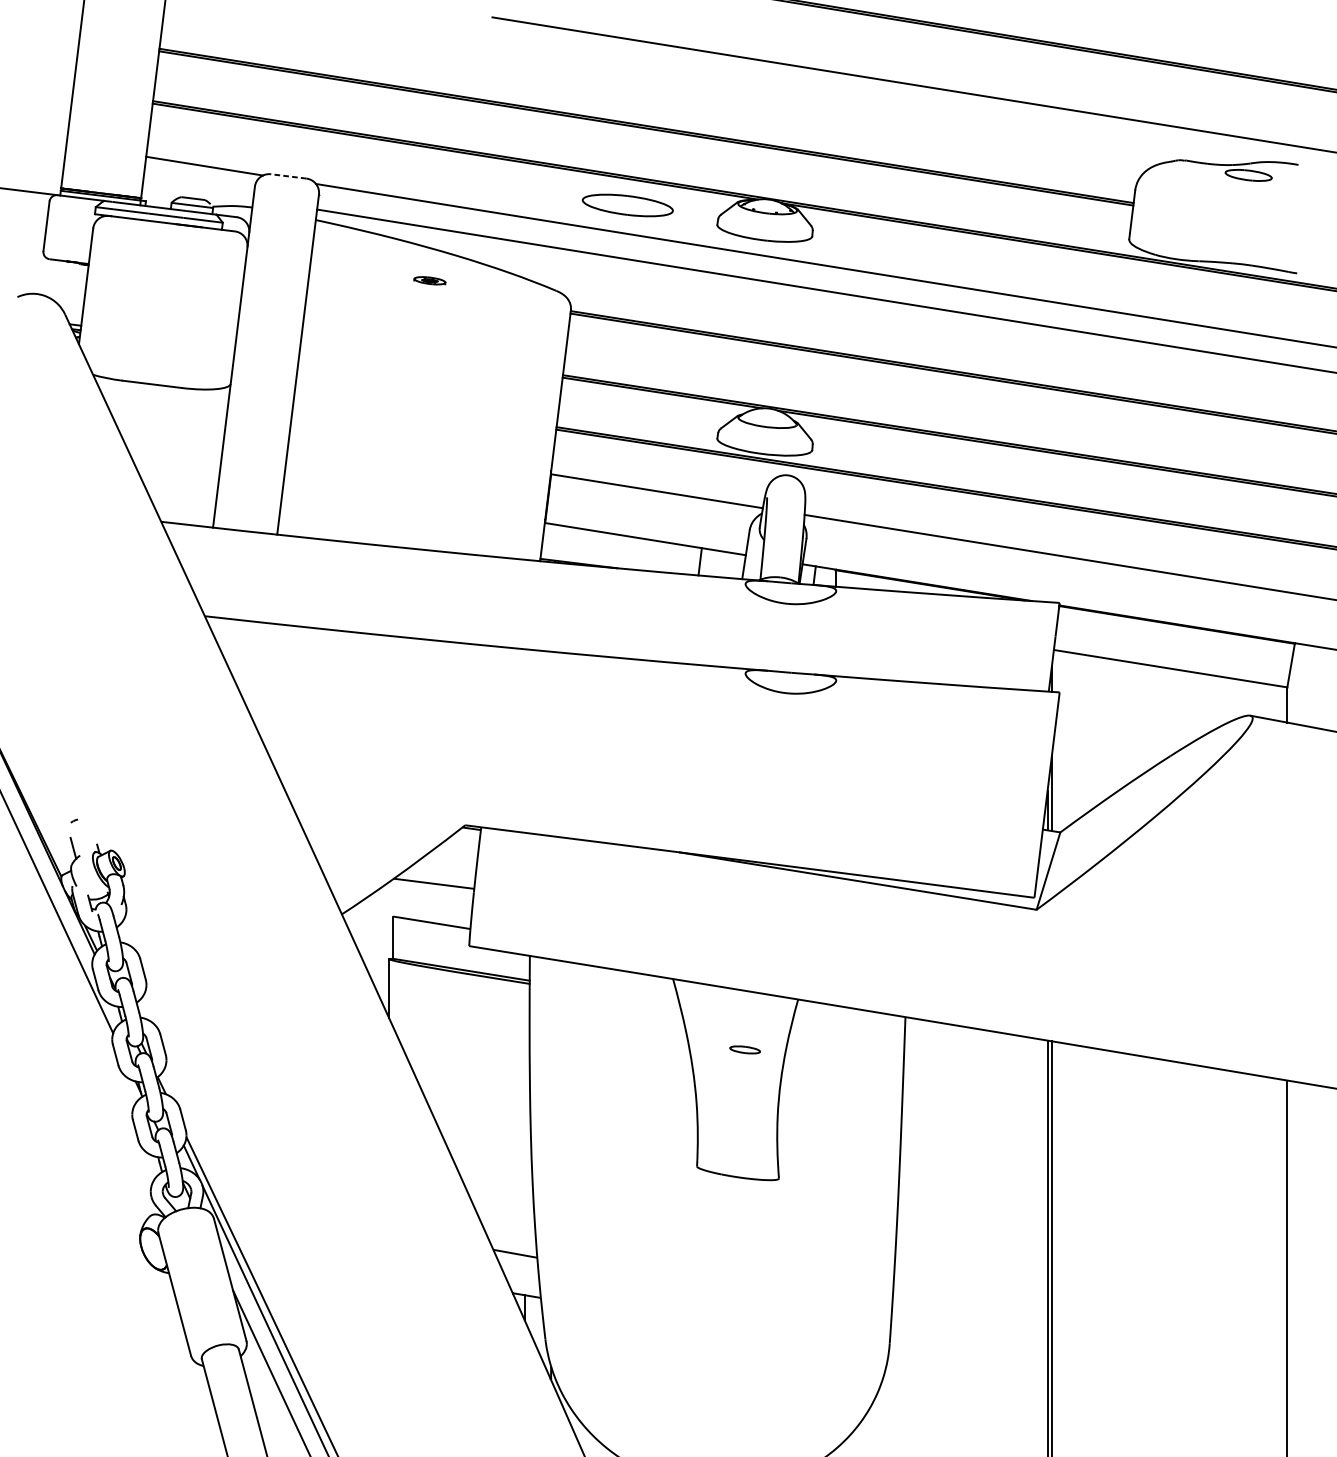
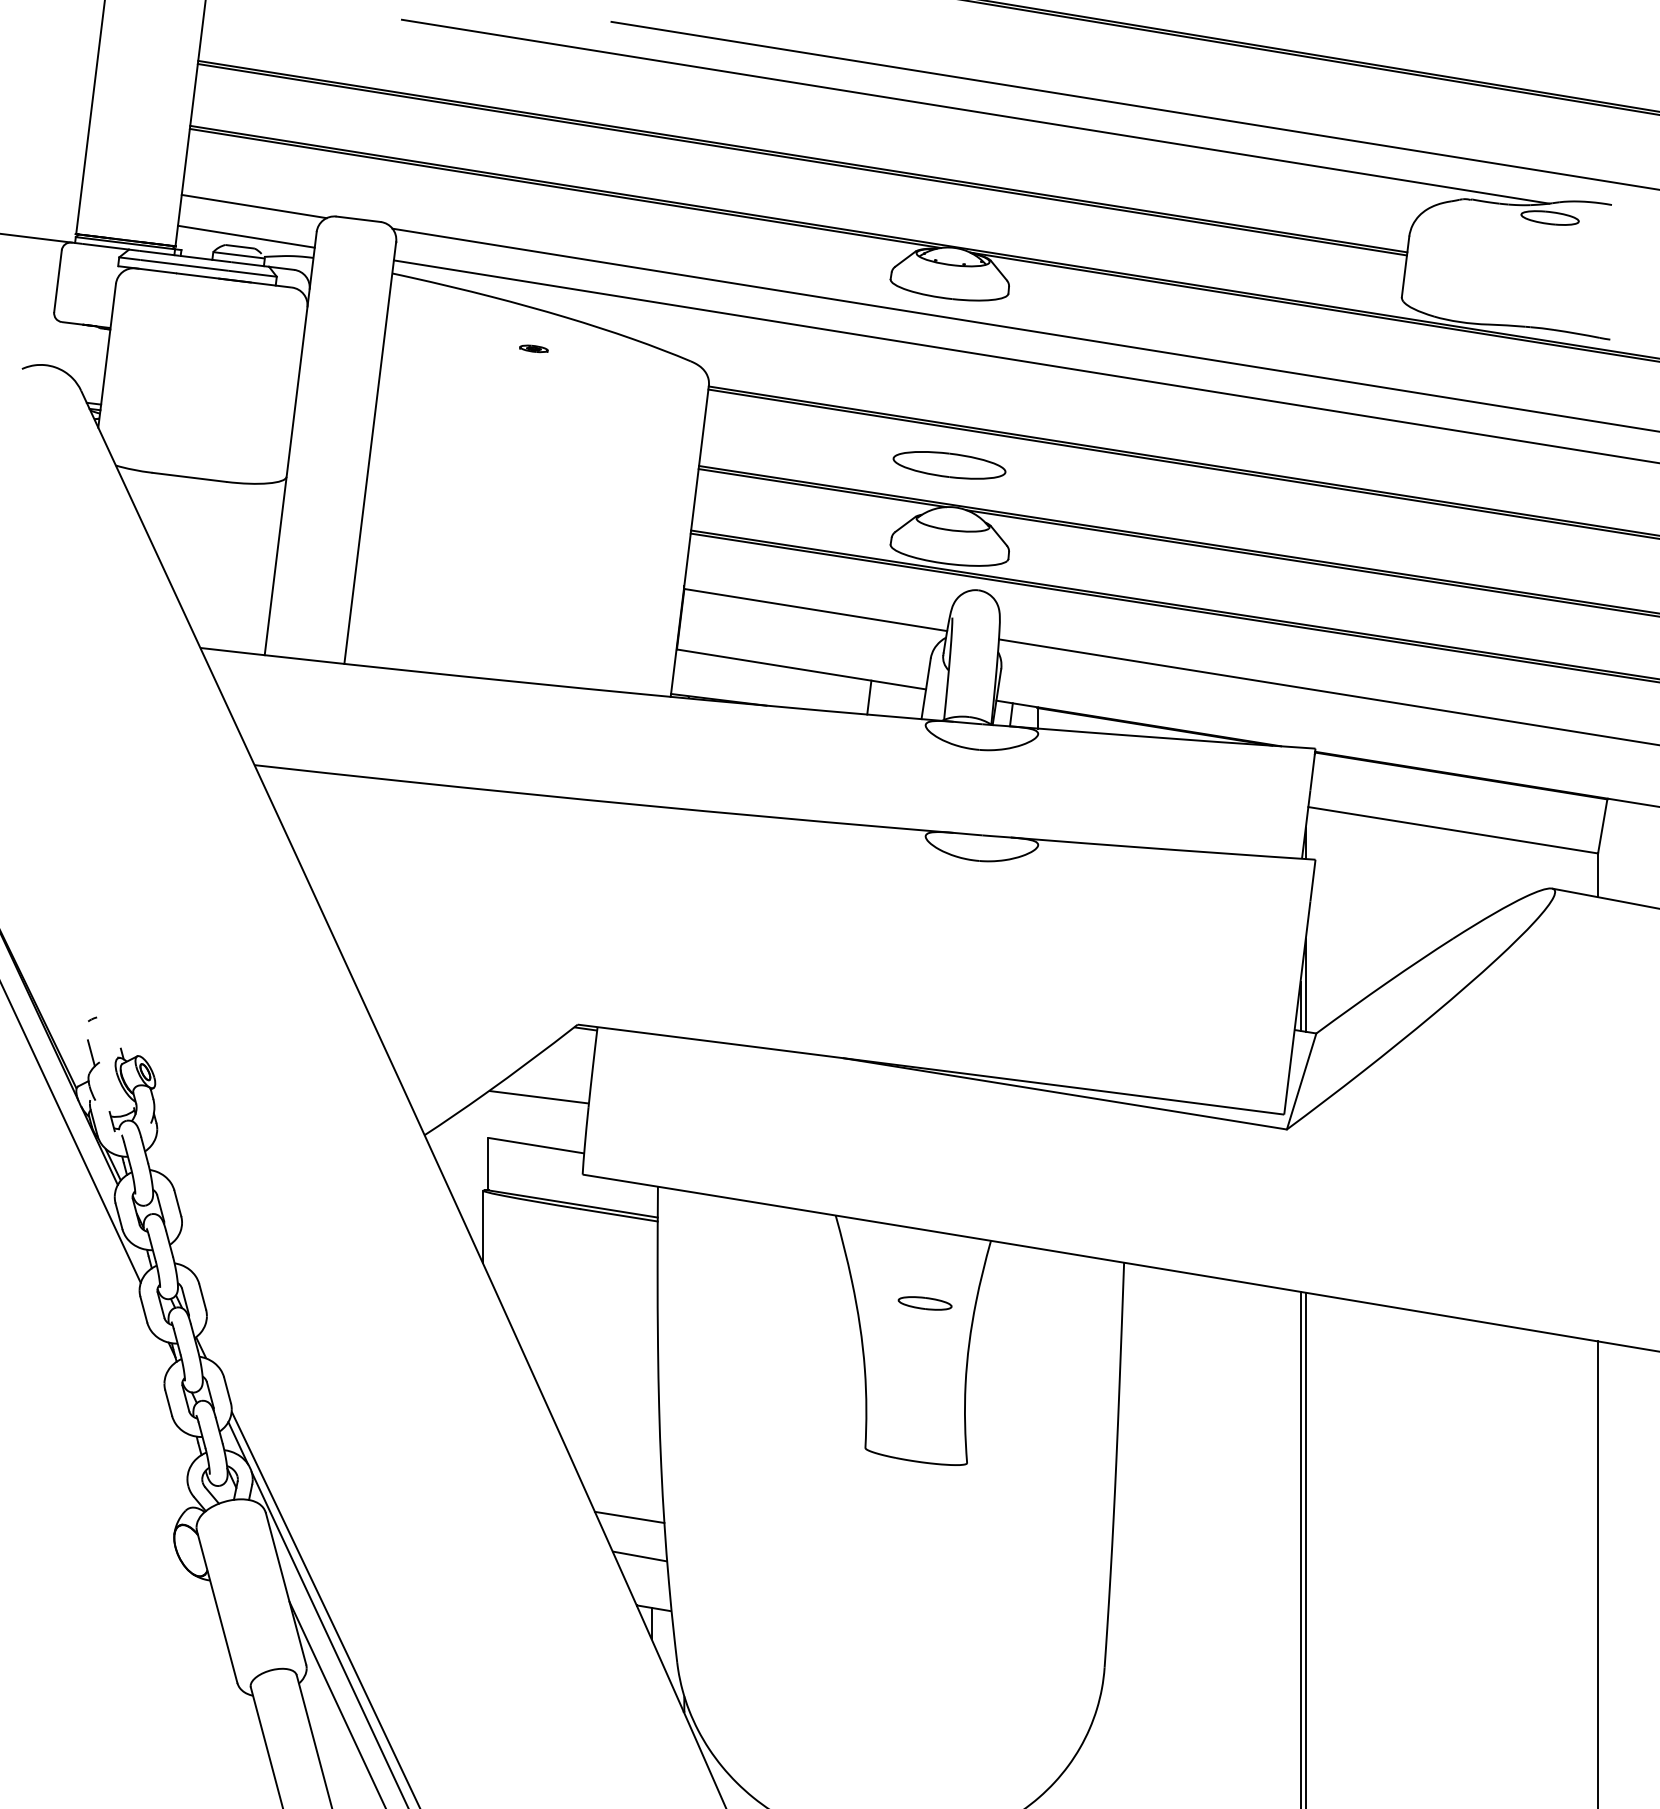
line: (785, 89) -> (975, 111), added
line: (288, 176) -> (358, 219), dashed -> solid
line: (197, 190) -> (245, 236), added
part: (627, 205) -> (949, 465), moved
part: (429, 280) -> (533, 348), size x0.71
part: (744, 1049) -> (924, 1303), size x1.43
line: (506, 1222) -> (629, 1517), added

